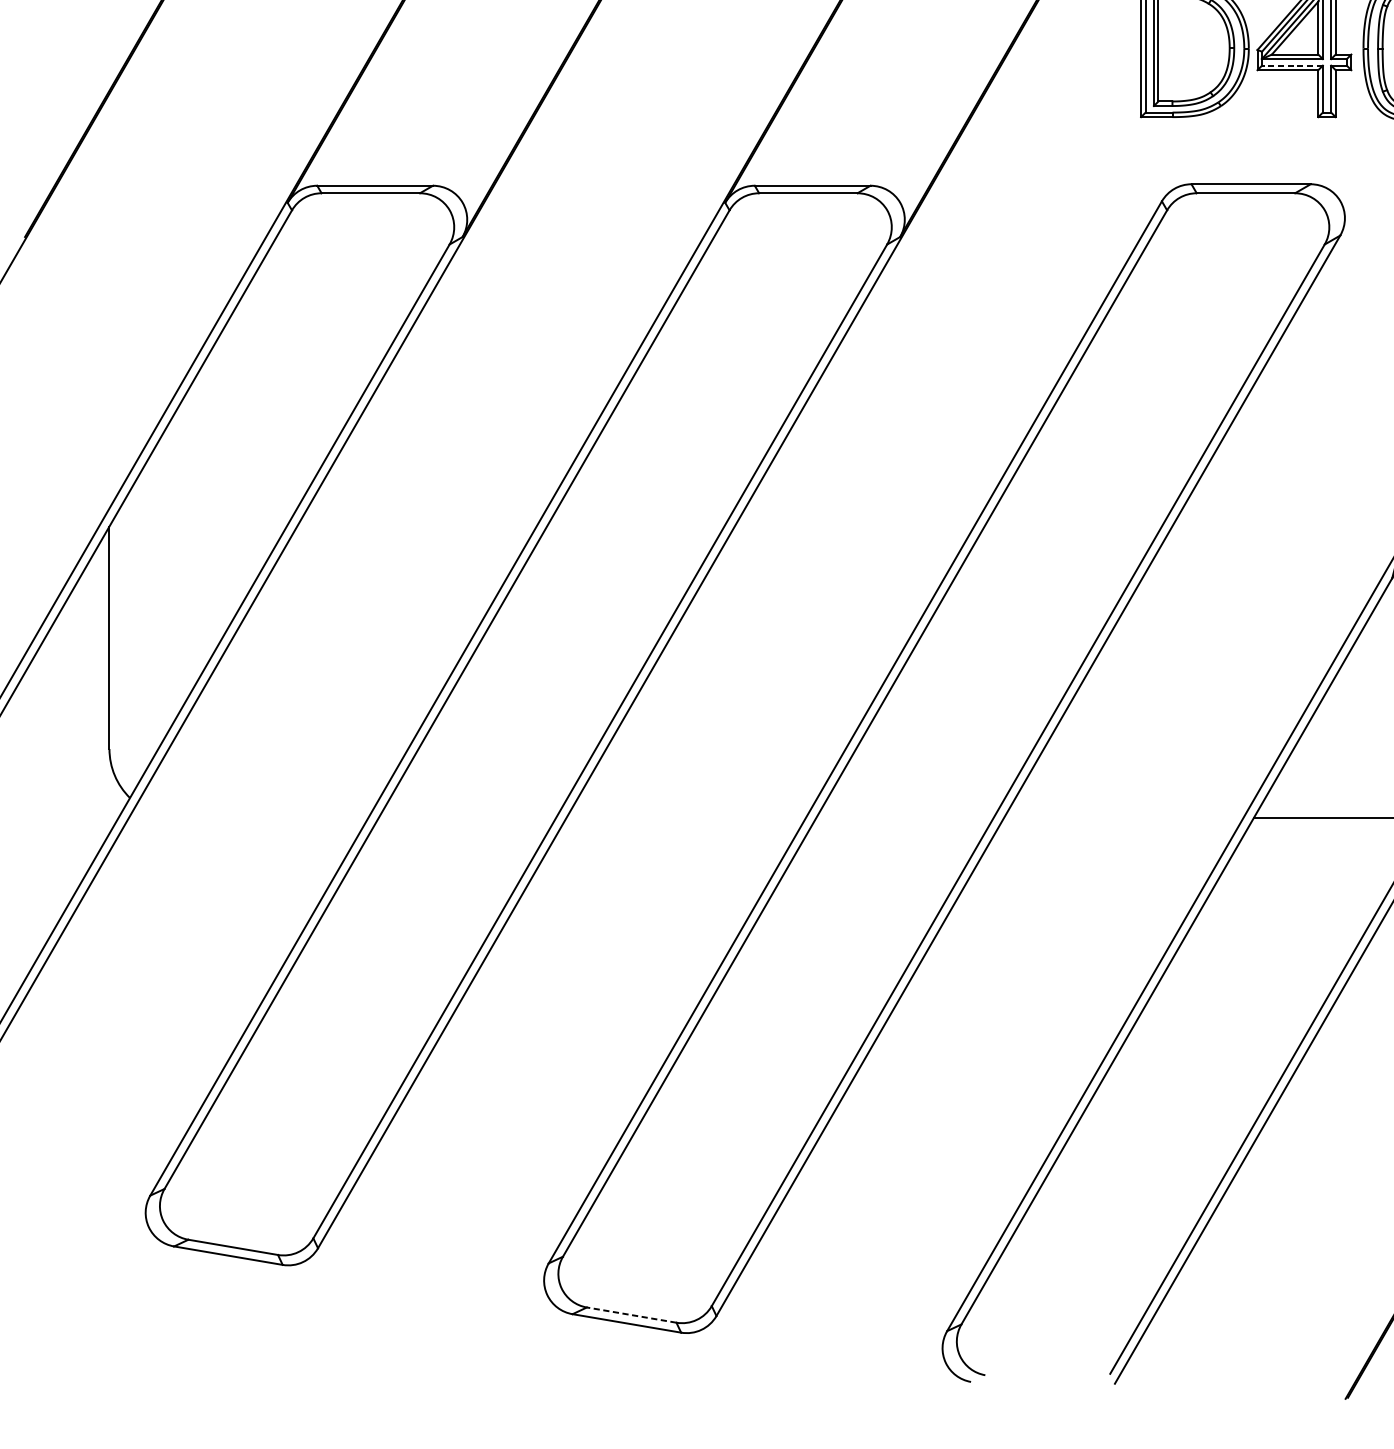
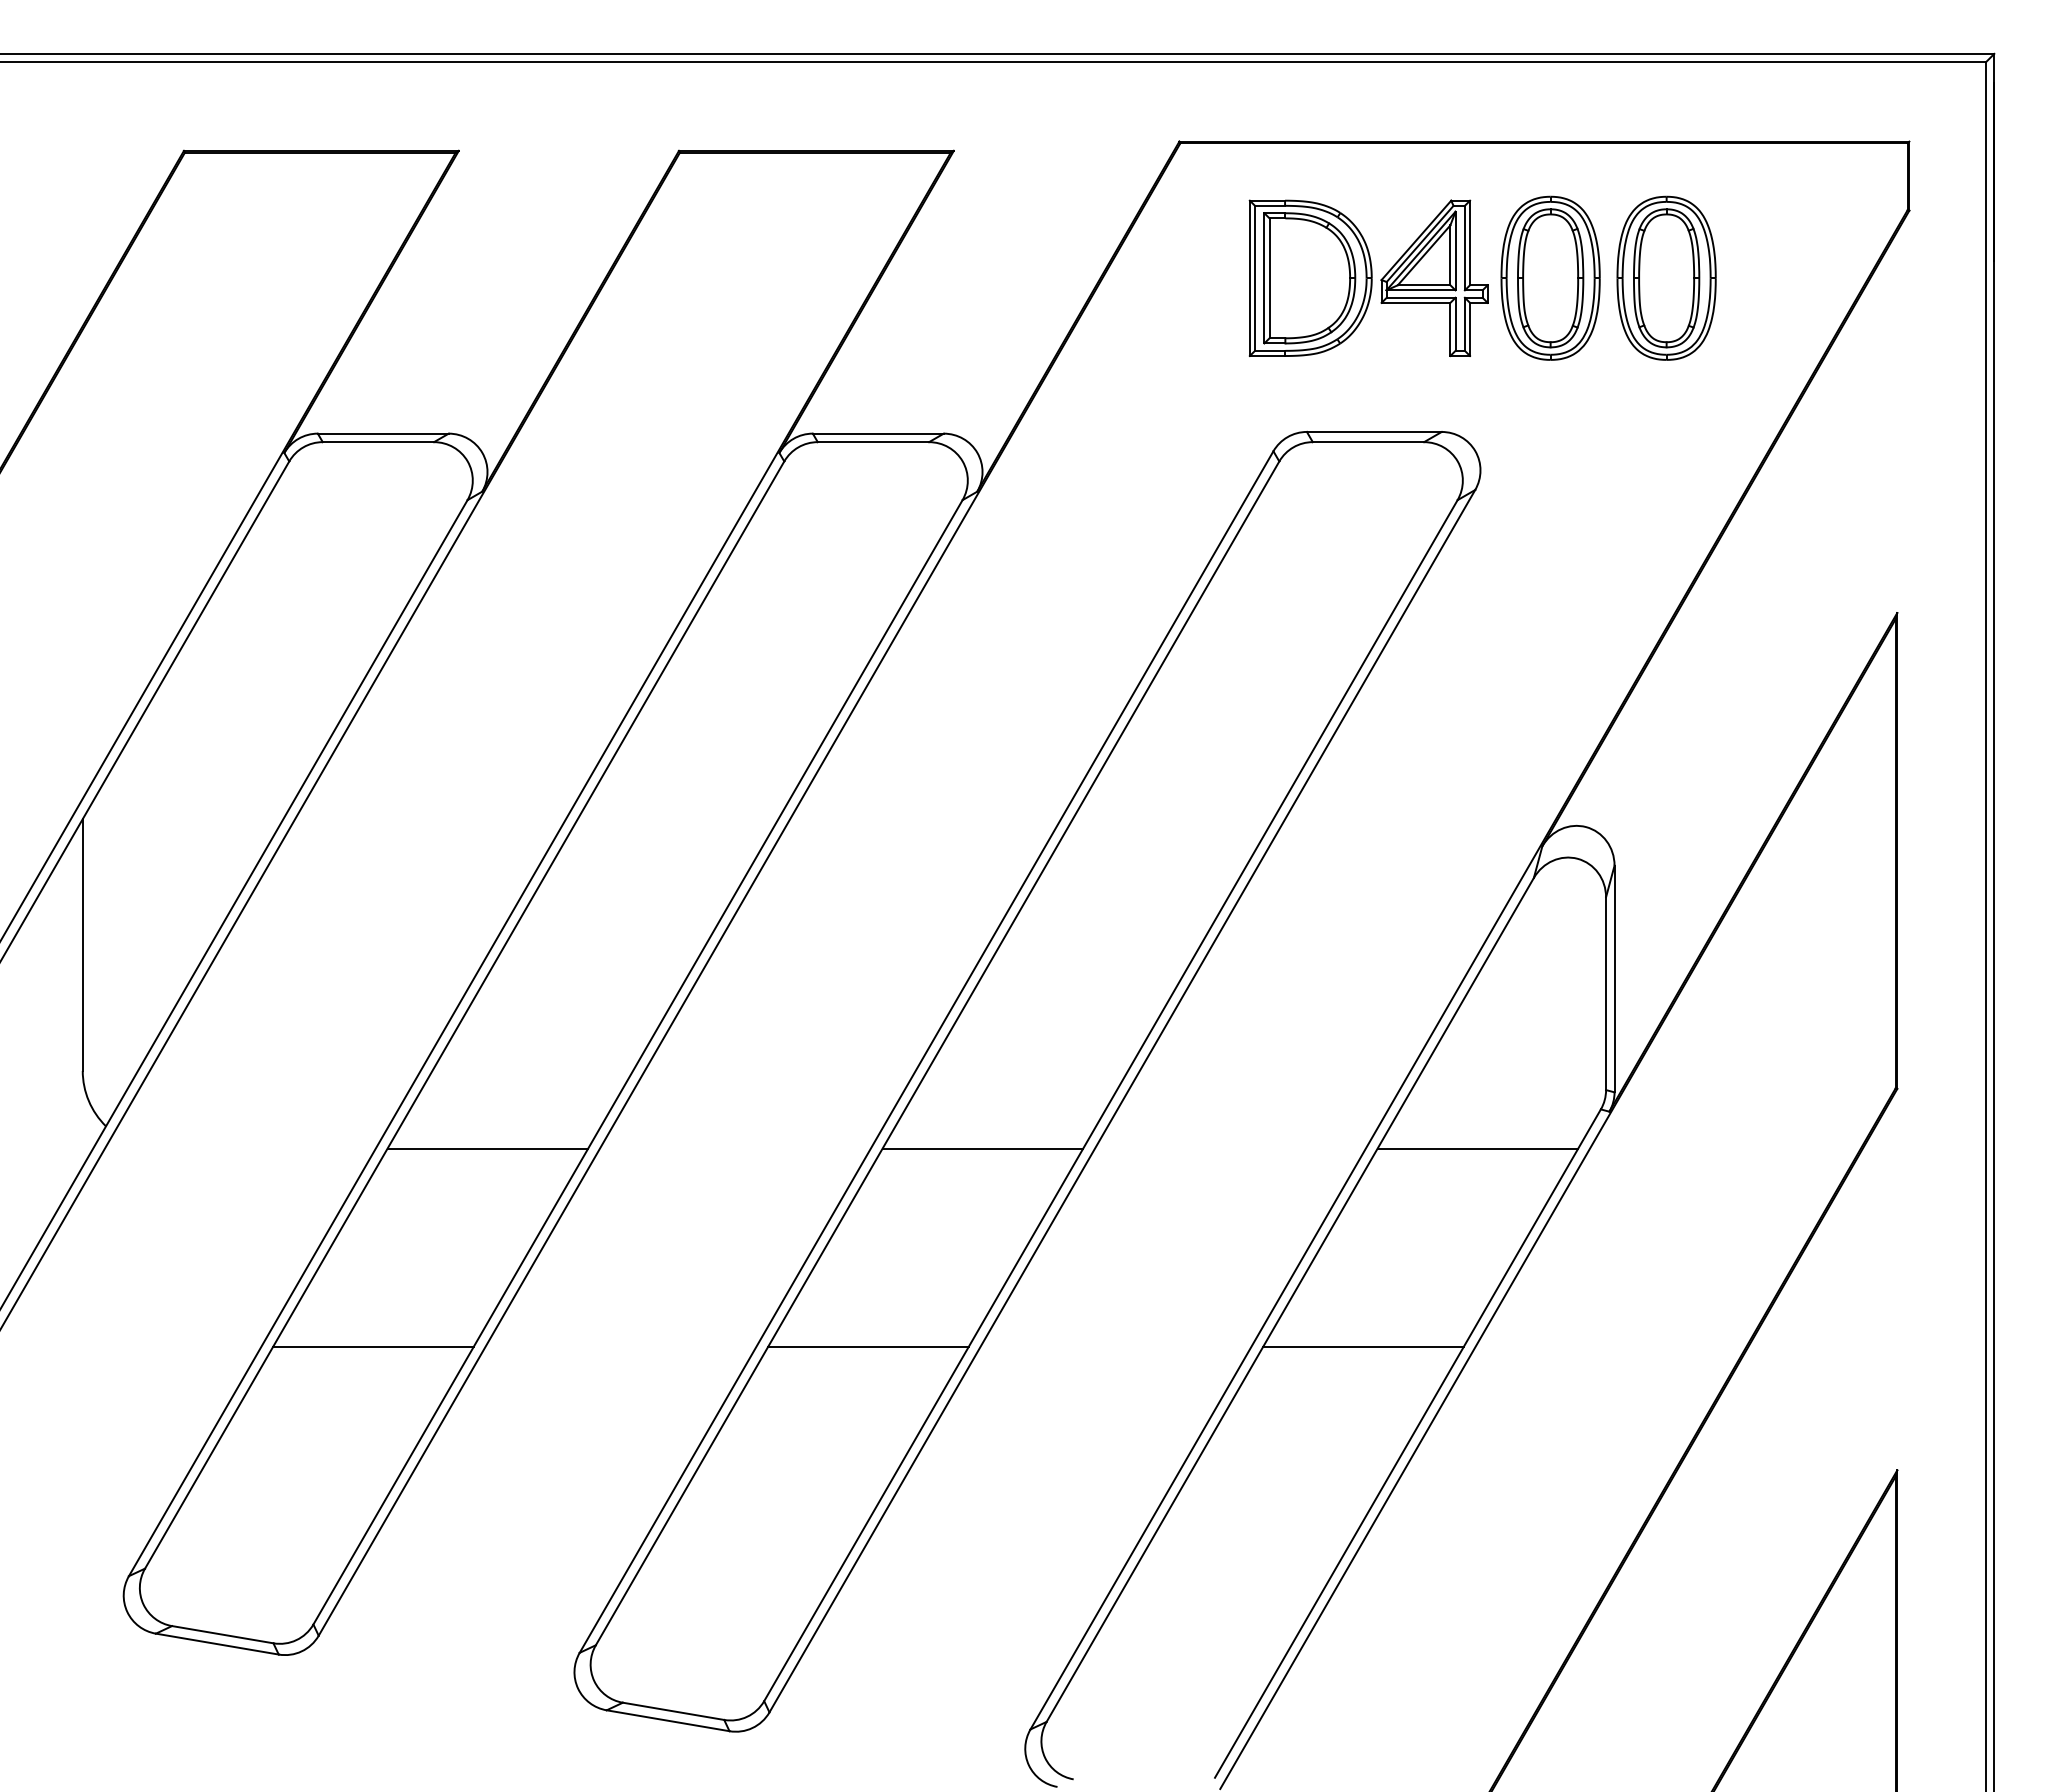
line: (1291, 65) -> (1420, 297), dashed -> solid
line: (467, 817) -> (487, 1148), added
line: (904, 817) -> (982, 1148), added
line: (366, 992) -> (373, 1346), added
line: (803, 992) -> (868, 1346), added
line: (1241, 992) -> (1363, 1346), added
line: (631, 1315) -> (673, 1711), dashed -> solid

